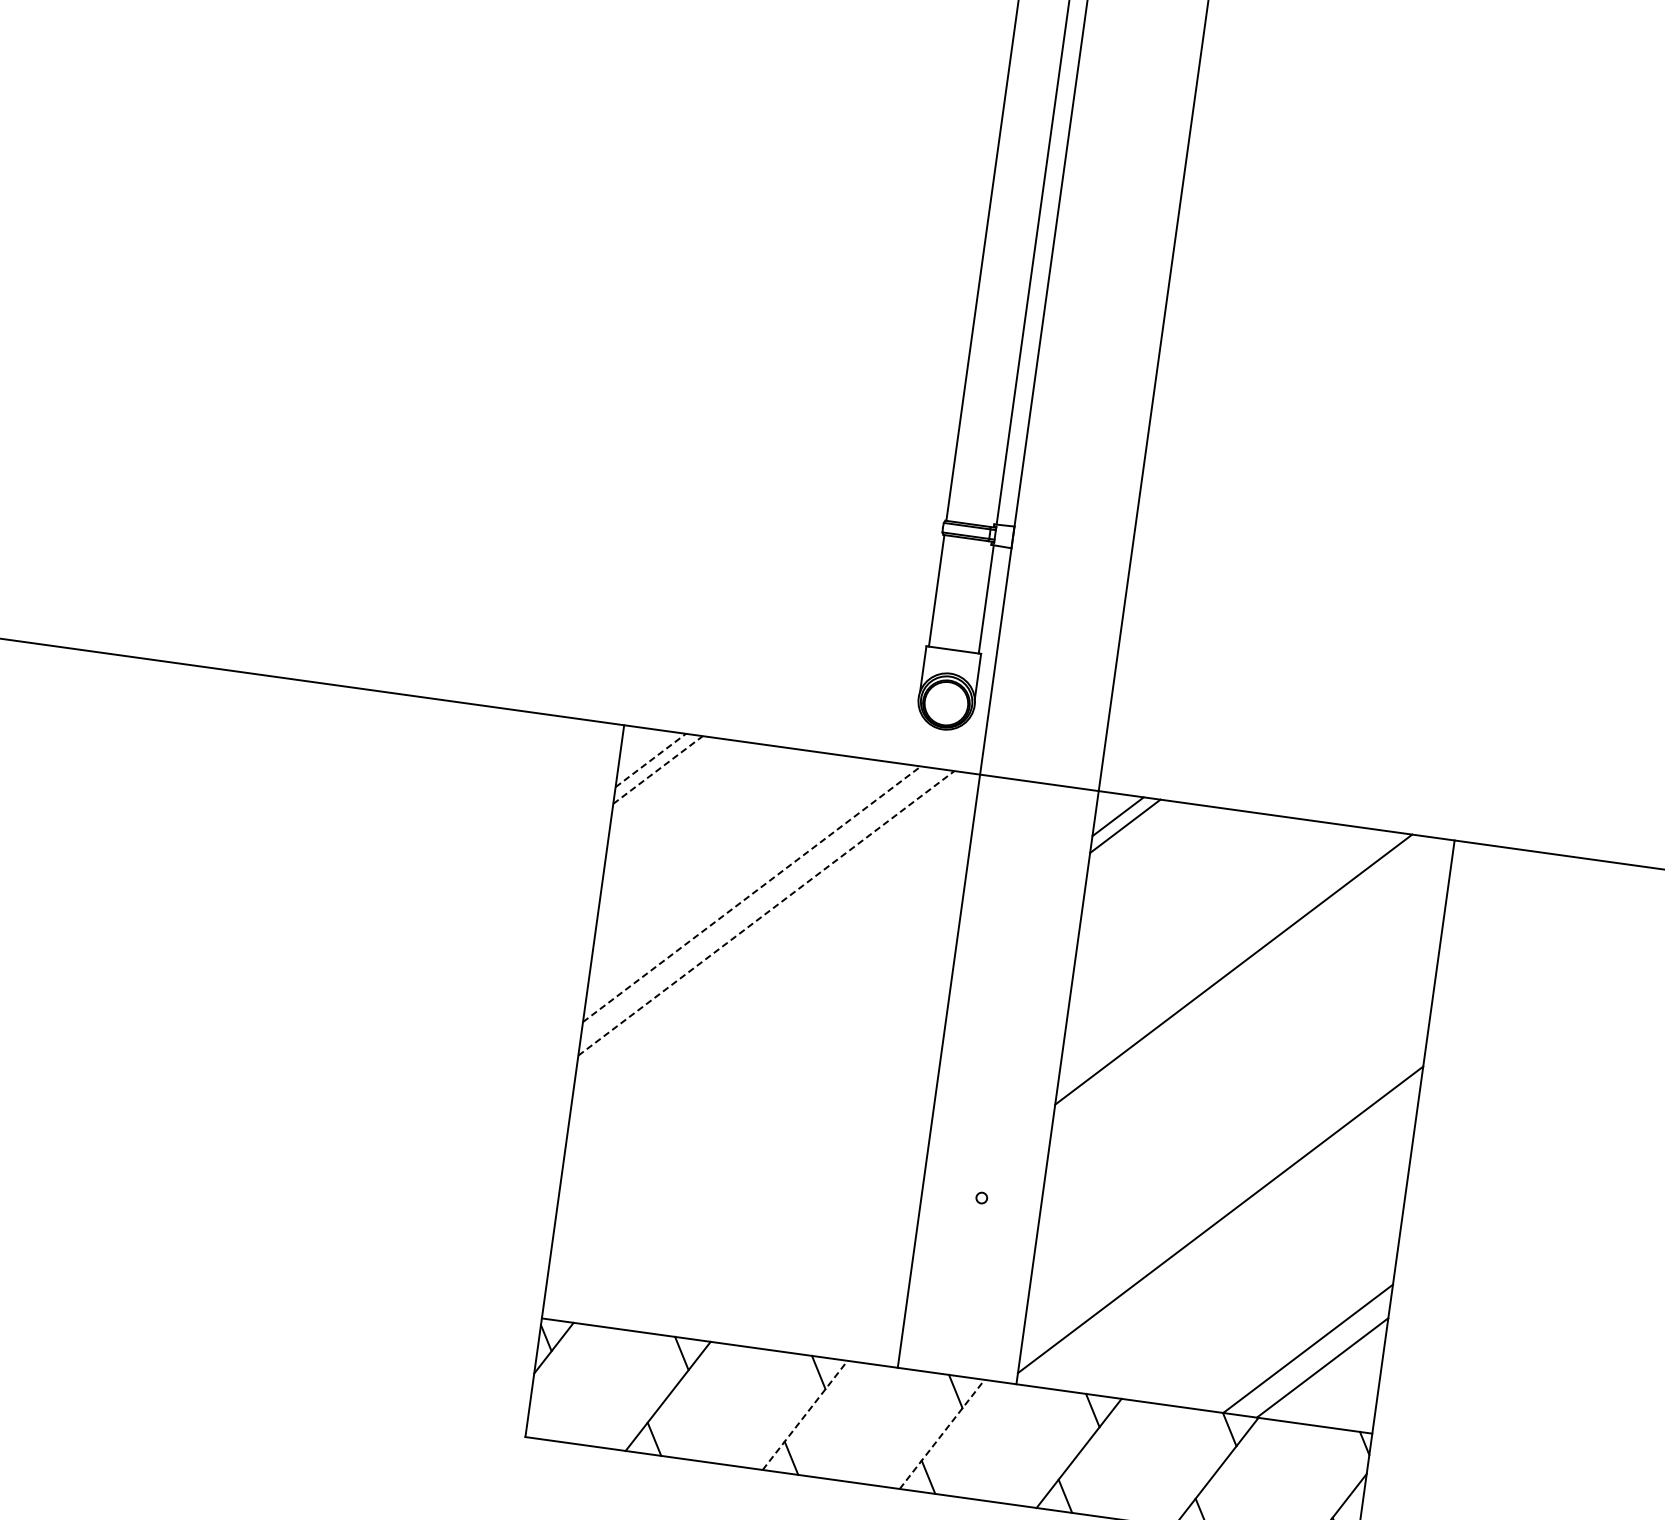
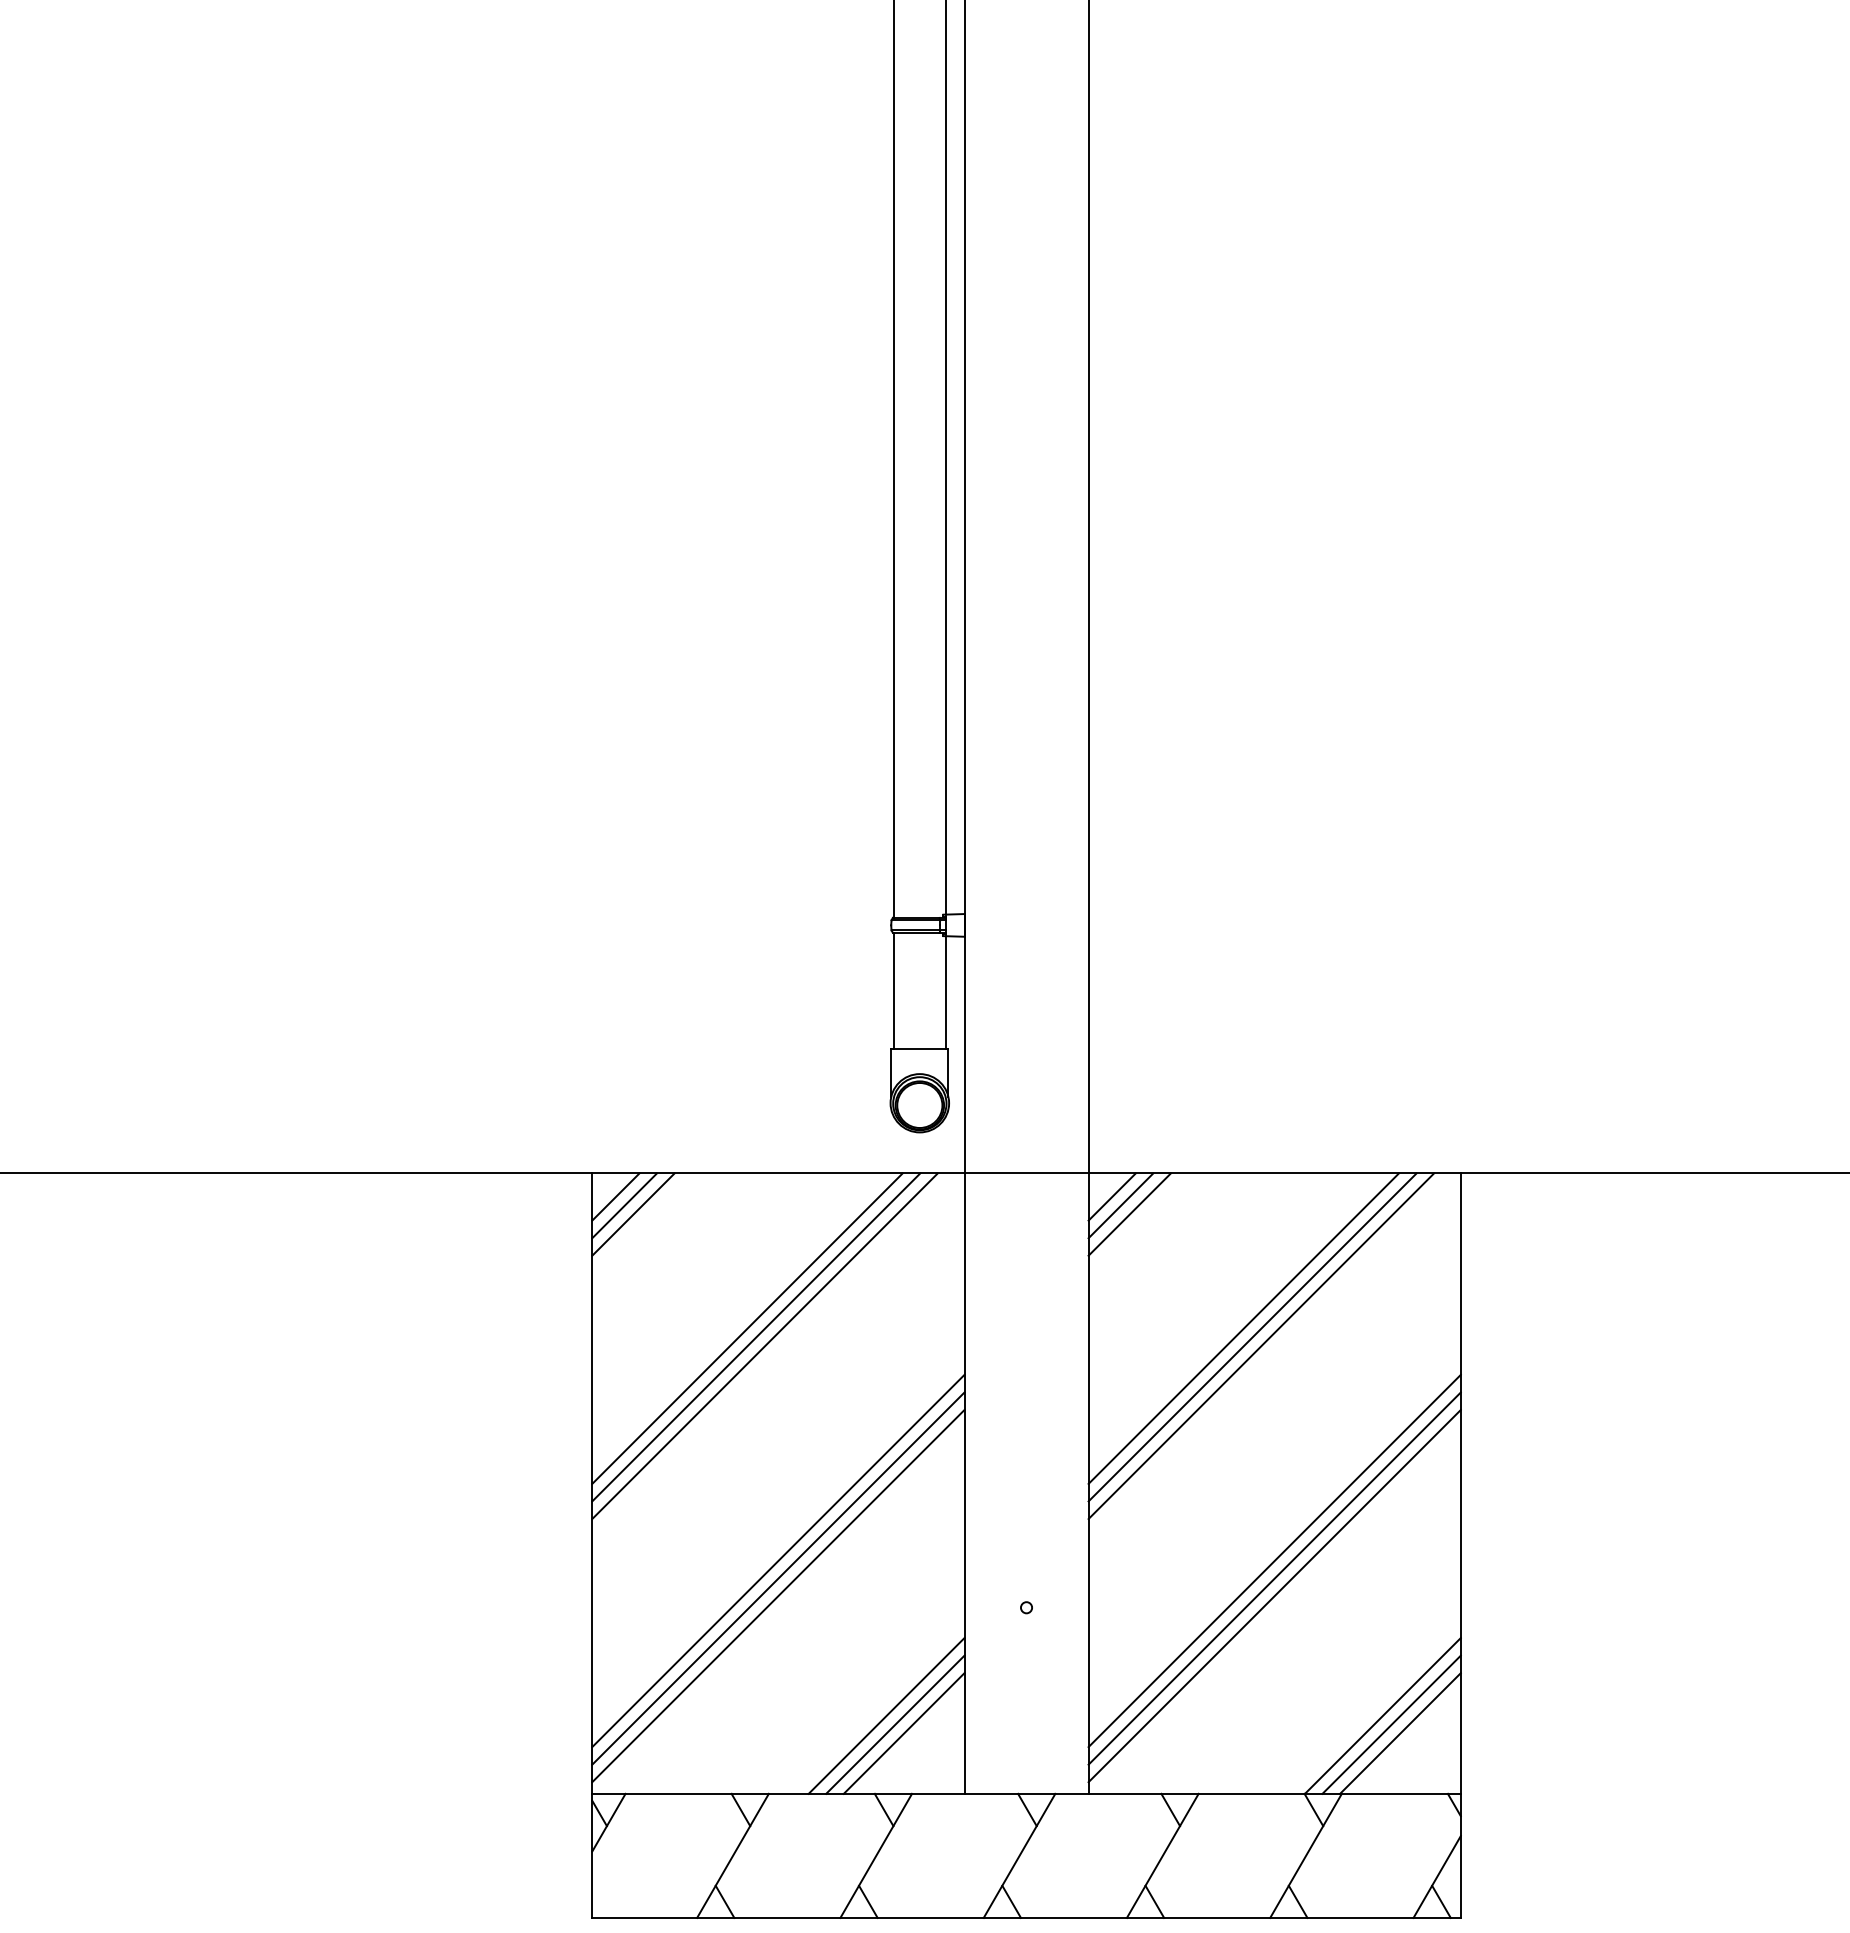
line: (643, 750) -> (615, 1196), added
line: (650, 760) -> (624, 1205), dashed -> solid
line: (658, 769) -> (633, 1214), dashed -> solid
line: (1132, 835) -> (1129, 1214), added
line: (752, 894) -> (747, 1328), dashed -> solid
line: (759, 903) -> (756, 1337), added
line: (766, 912) -> (765, 1345), dashed -> solid
line: (1226, 959) -> (1243, 1328), added
line: (1241, 979) -> (1261, 1346), added
line: (750, 1119) -> (778, 1560), added
line: (748, 1137) -> (778, 1578), added
line: (746, 1153) -> (778, 1595), added
line: (1225, 1185) -> (1274, 1560), added
line: (1222, 1203) -> (1274, 1578), added
line: (833, 1282) -> (886, 1715), added
line: (841, 1292) -> (895, 1724), added
line: (847, 1301) -> (903, 1733), added
line: (1315, 1358) -> (1391, 1724), added
line: (805, 1415) -> (876, 1855), dashed -> solid
line: (942, 1434) -> (1019, 1855), dashed -> solid

